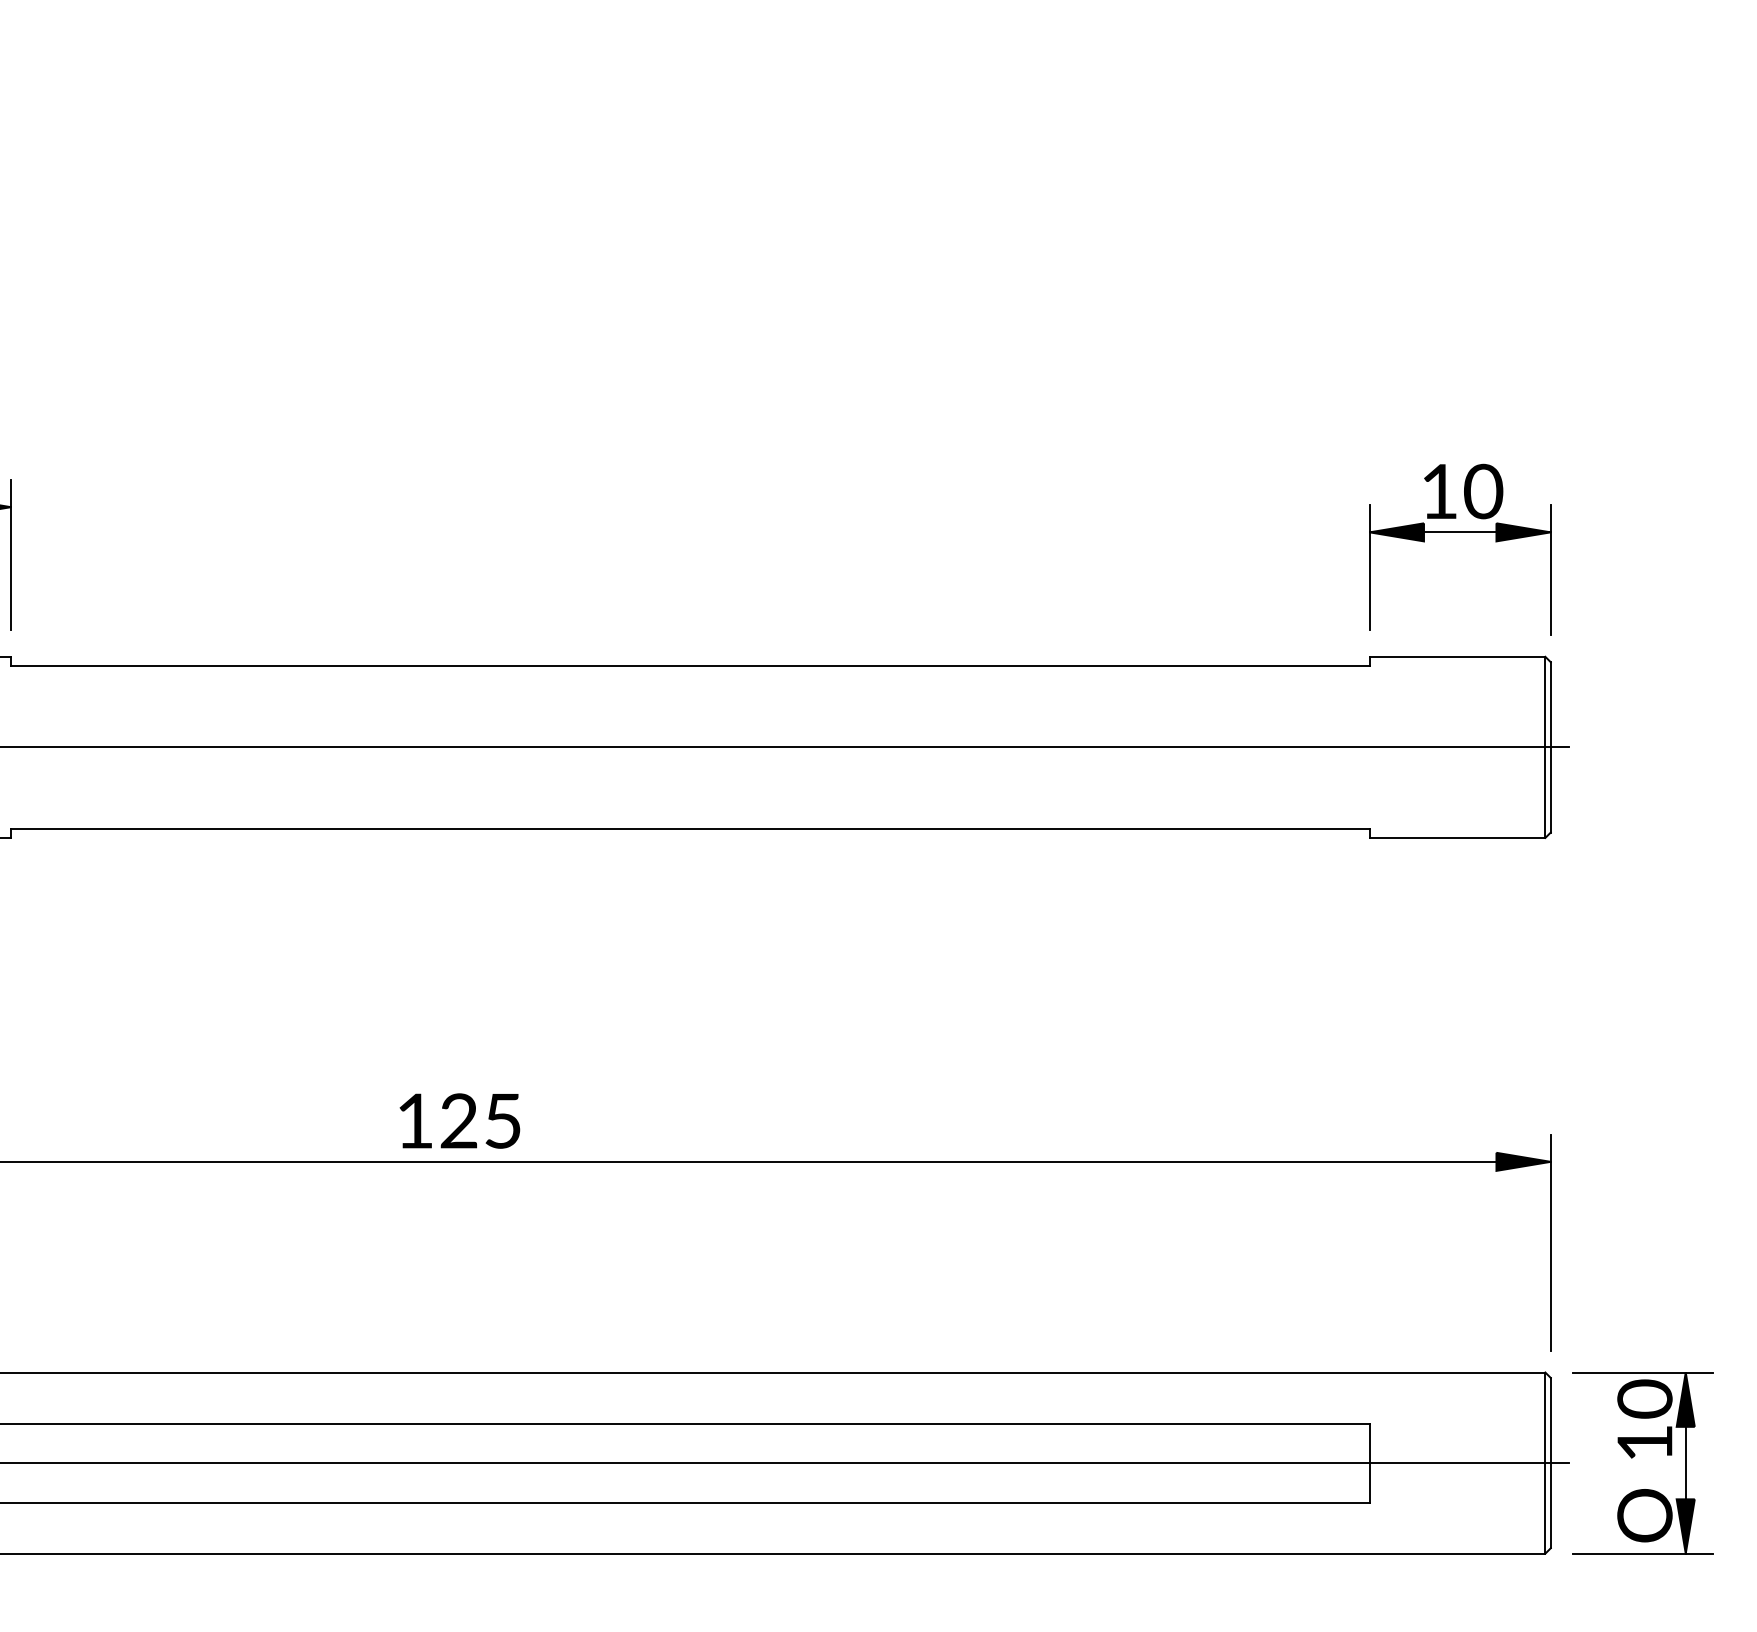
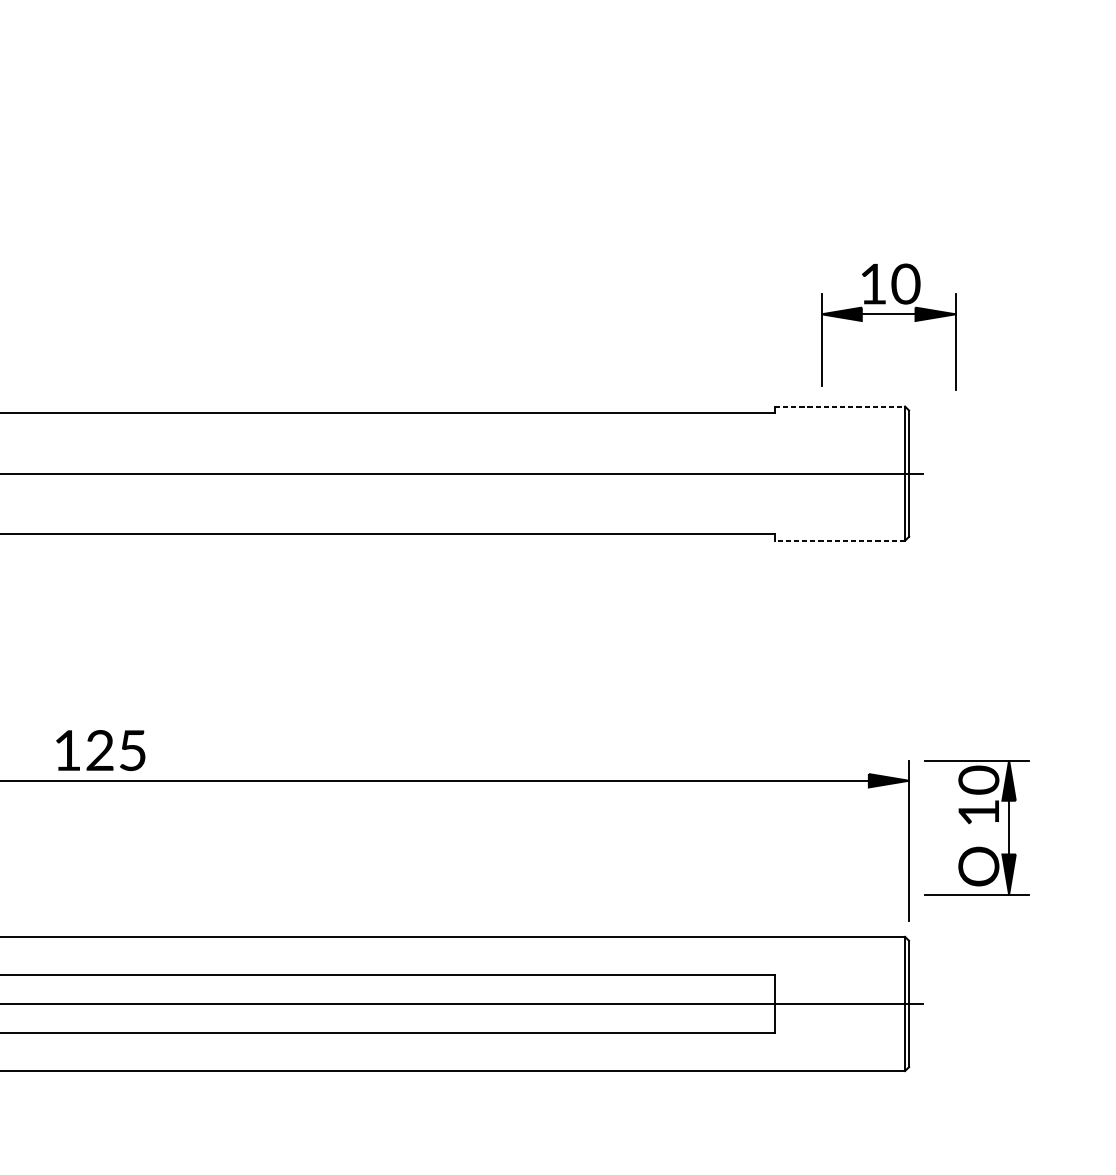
part: (1460, 532) -> (888, 314), moved
line: (1457, 656) -> (839, 406), solid -> dashed
line: (1457, 837) -> (839, 540), solid -> dashed
part: (1635, 1455) -> (971, 821), moved

